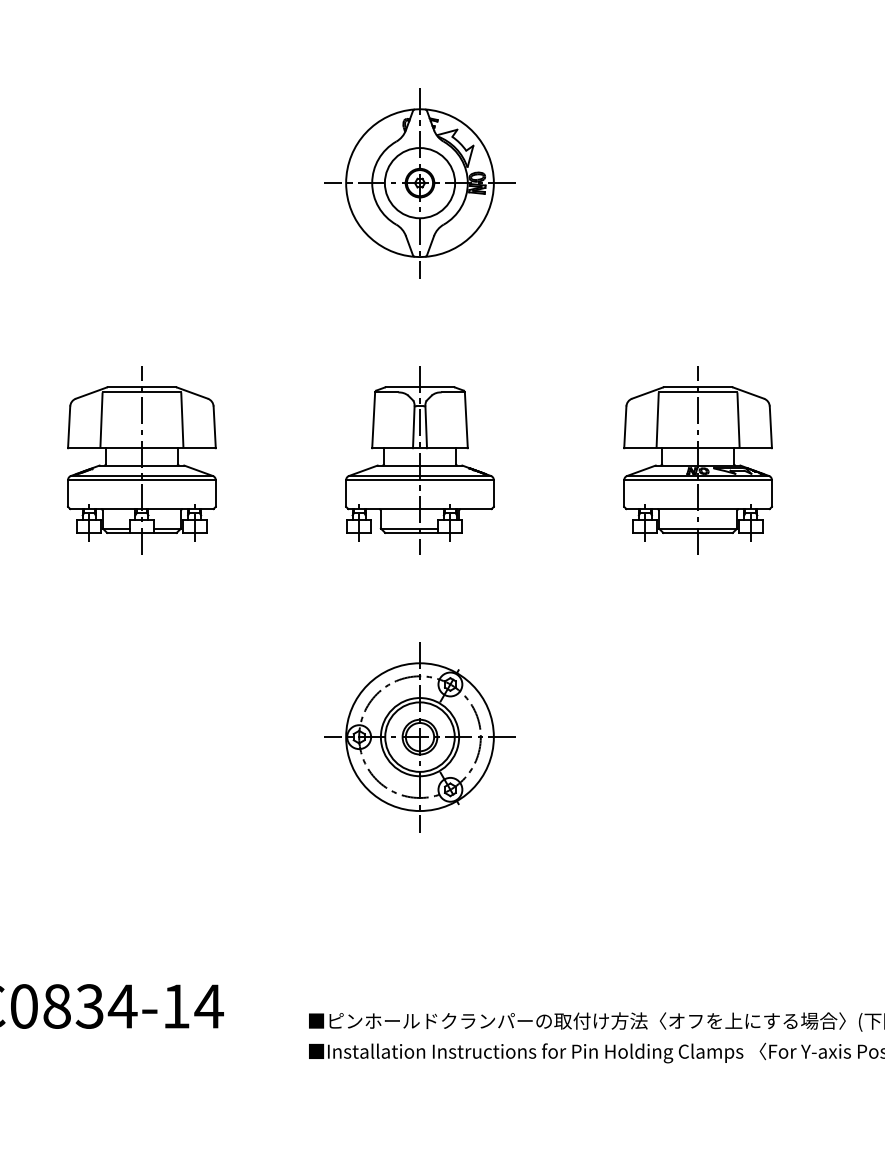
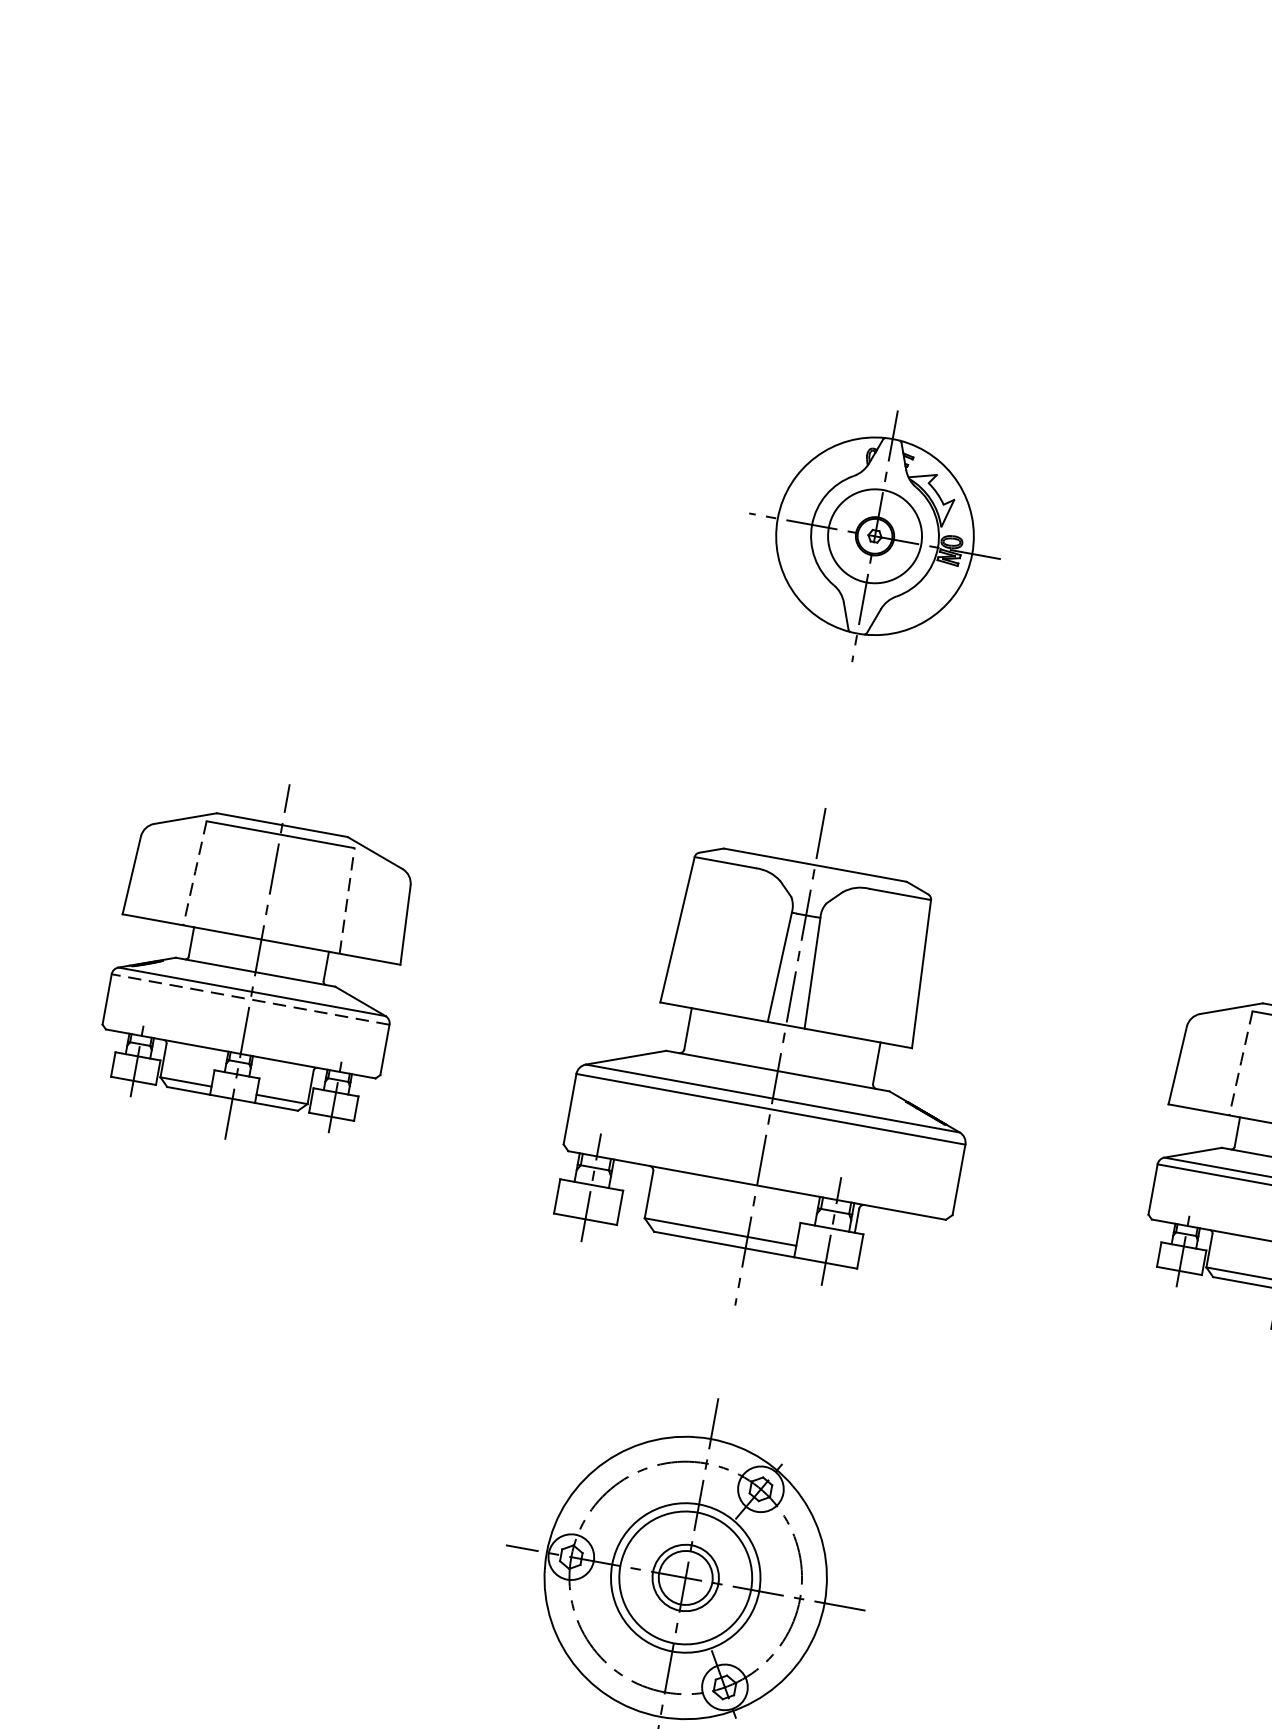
part: (419, 183) -> (873, 536), size x0.7
line: (182, 419) -> (347, 899), solid -> dashed
line: (101, 420) -> (194, 873), solid -> dashed
line: (657, 420) -> (1240, 1063), solid -> dashed
part: (419, 460) -> (779, 1057), size x1.4
line: (141, 480) -> (249, 1000), solid -> dashed

